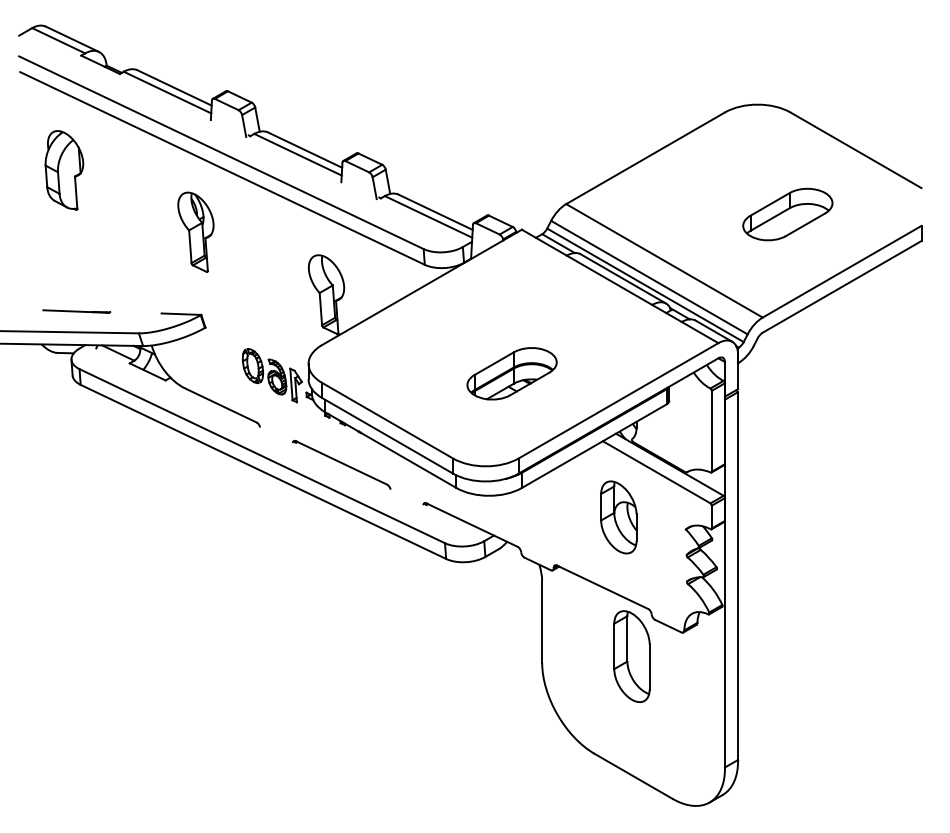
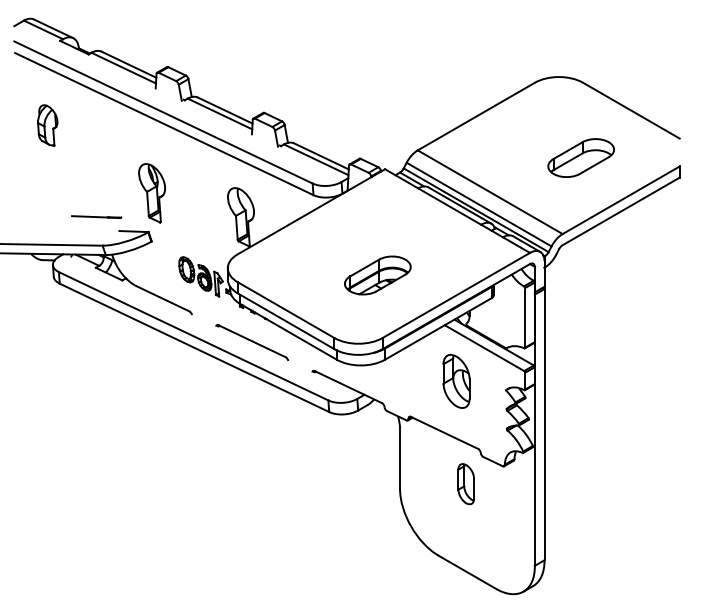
part: (64, 170) -> (47, 125), size x0.7
part: (195, 231) -> (151, 192), moved
line: (76, 311) -> (96, 217), moved
part: (631, 656) -> (465, 483), size x0.6

